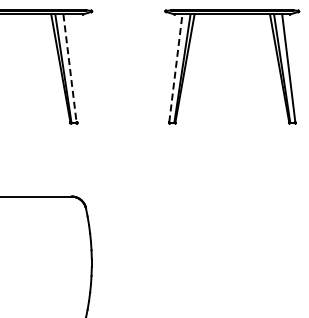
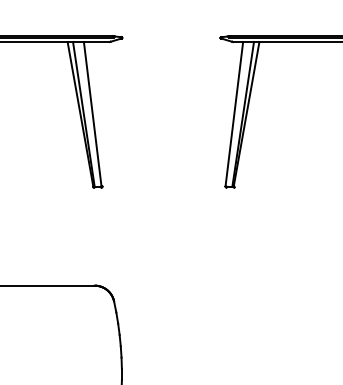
line: (175, 67) -> (233, 112), dashed -> solid
line: (70, 68) -> (93, 114), dashed -> solid

